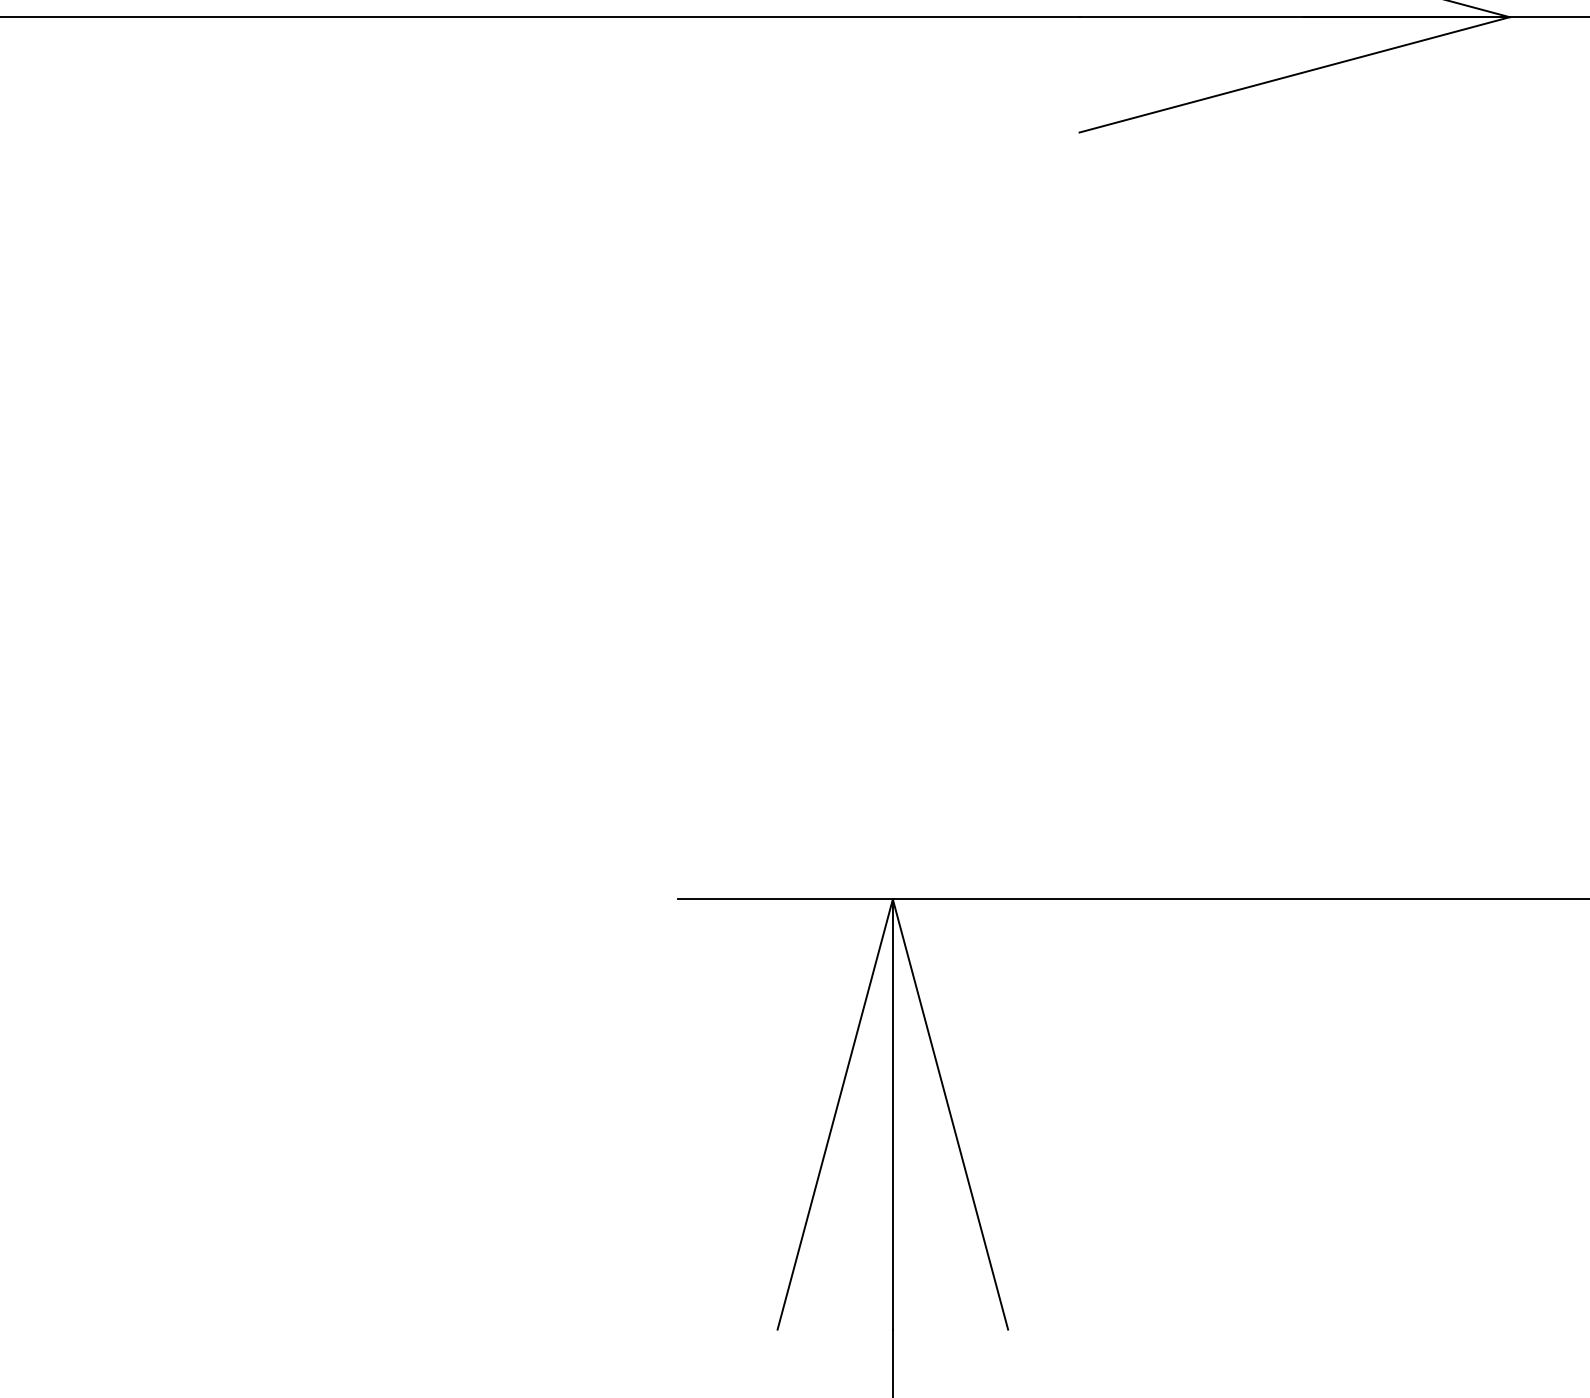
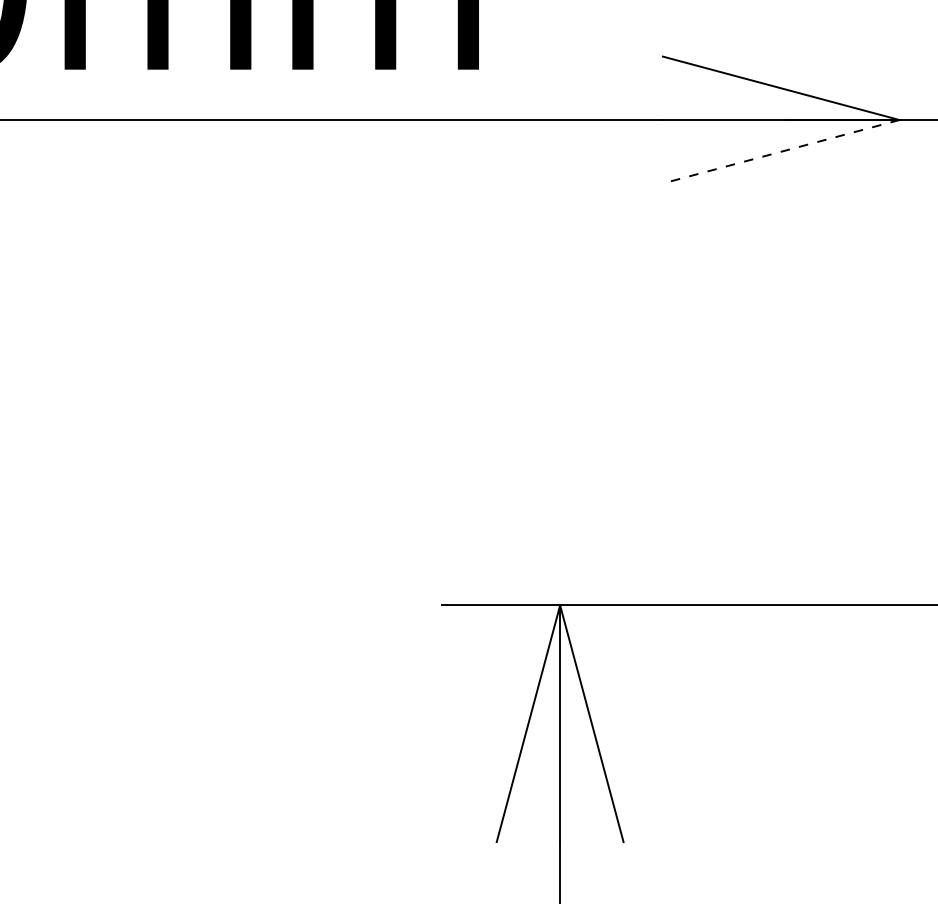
line: (1295, 74) -> (781, 151), solid -> dashed

